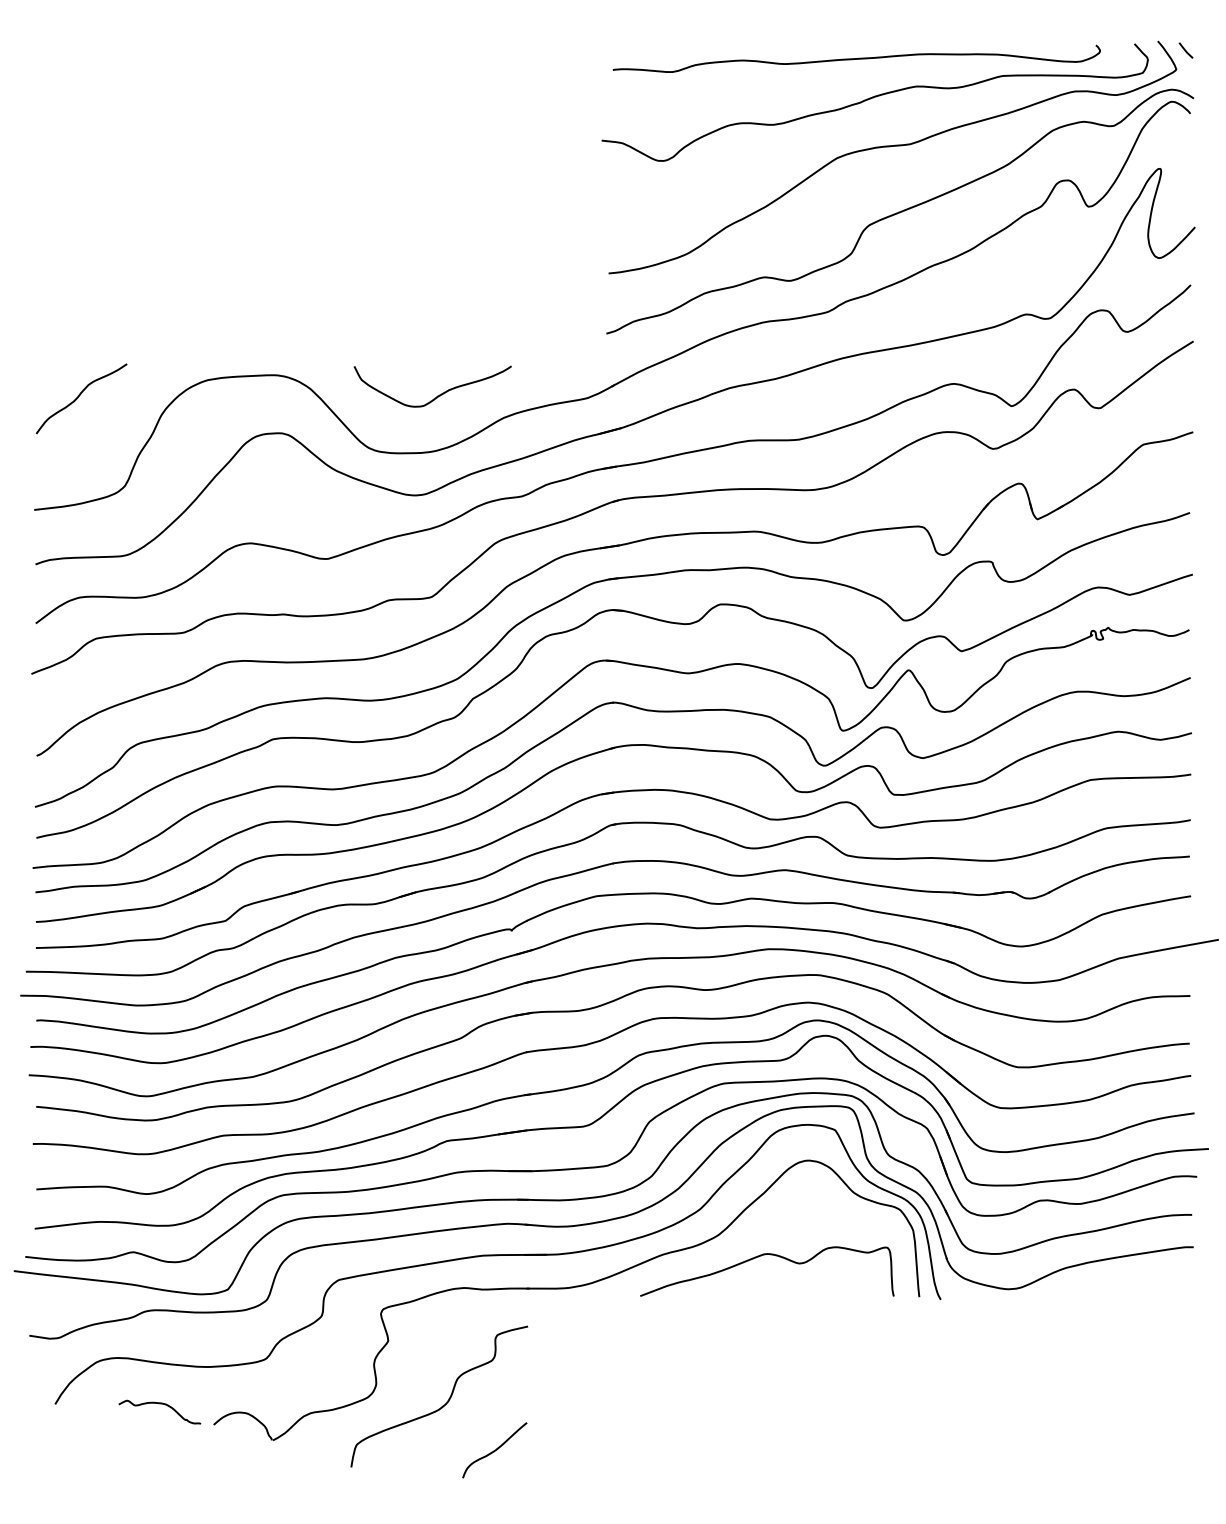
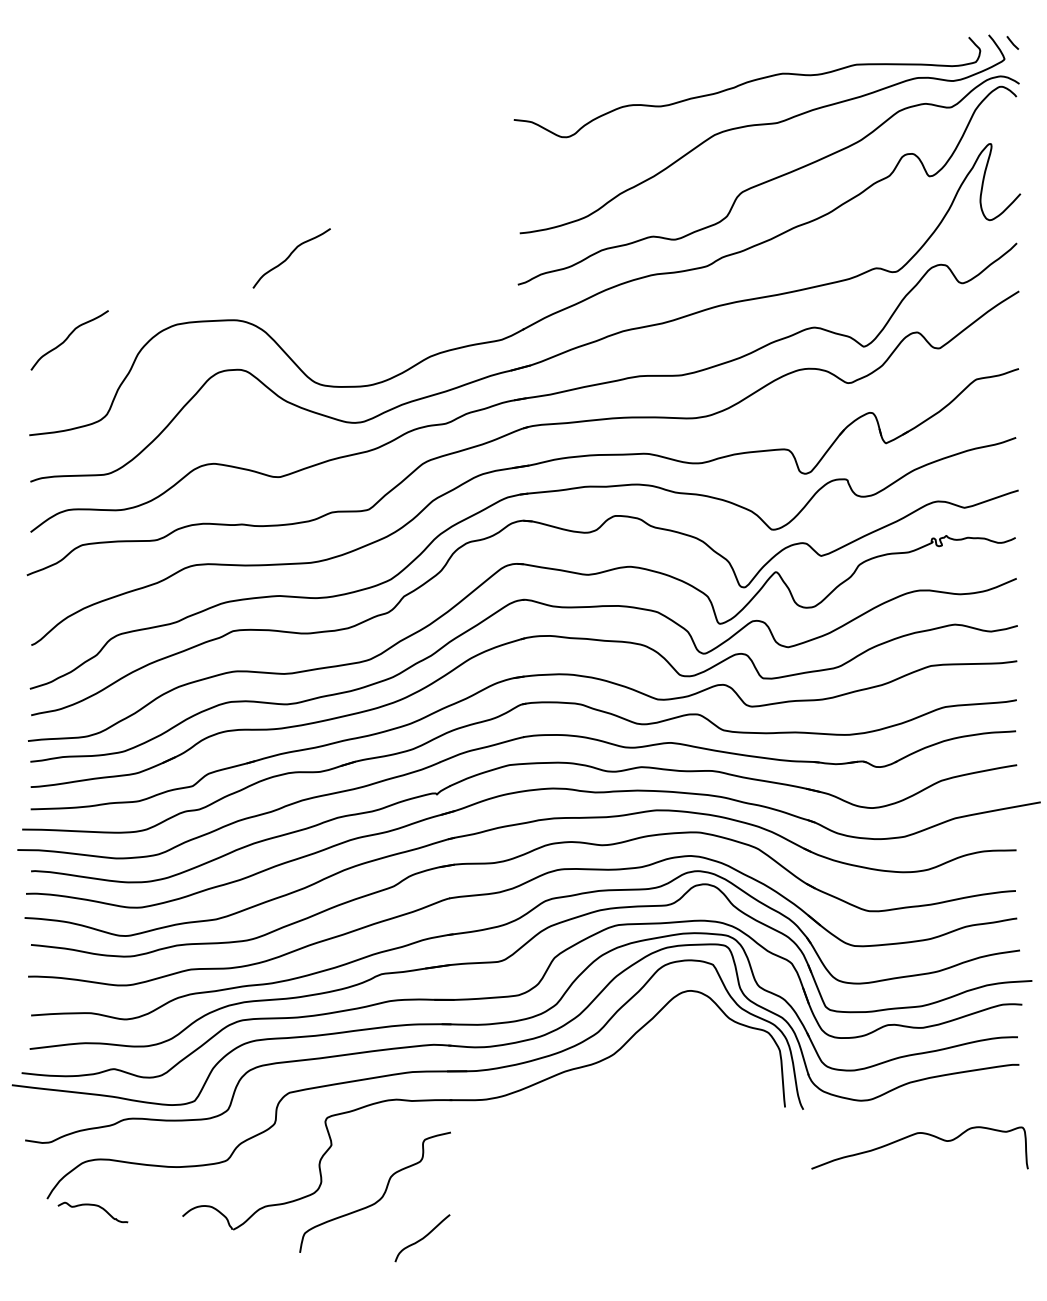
curve: (856, 58) -> (731, 49), removed
curve: (339, 300) -> (289, 256), added
curve: (437, 395) -> (373, 337), removed
curve: (765, 1255) -> (918, 1134), moved
curve: (159, 1404) -> (92, 1205), moved

